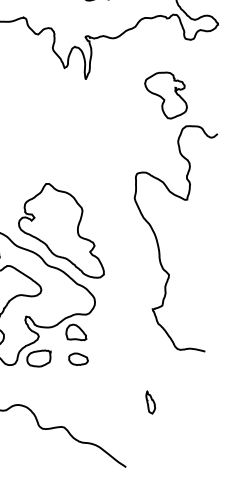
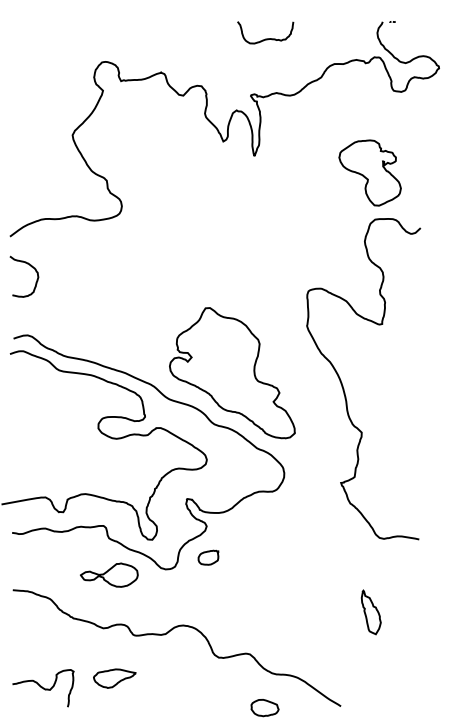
curve: (157, 241) -> (343, 385), moved
part: (76, 332) -> (259, 517), removed
part: (38, 358) -> (208, 557), size x0.6
part: (78, 359) -> (264, 708), moved
part: (150, 402) -> (370, 611), size x1.4

